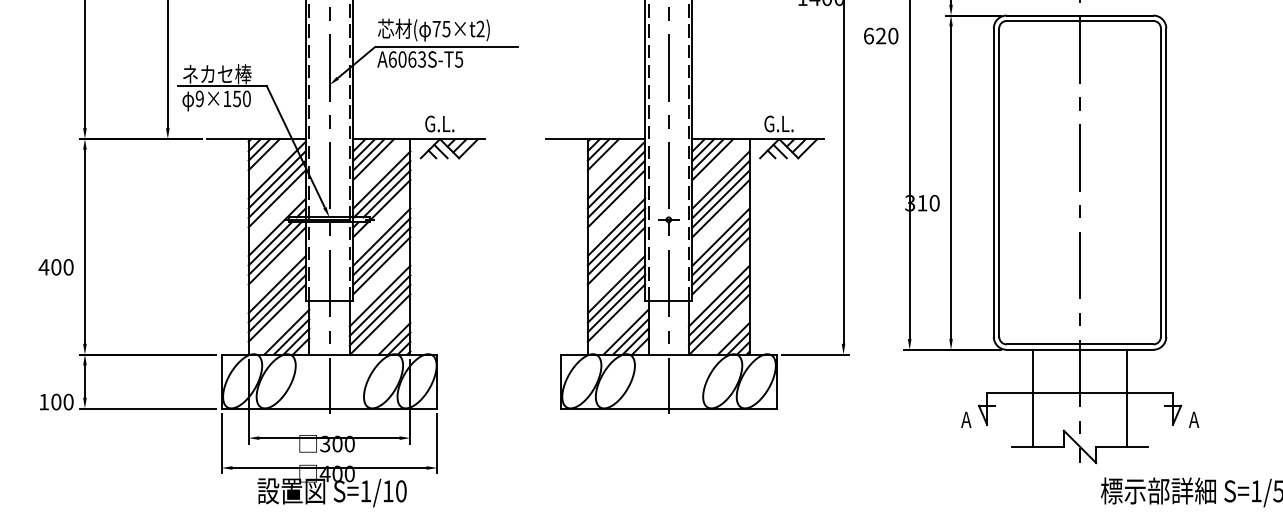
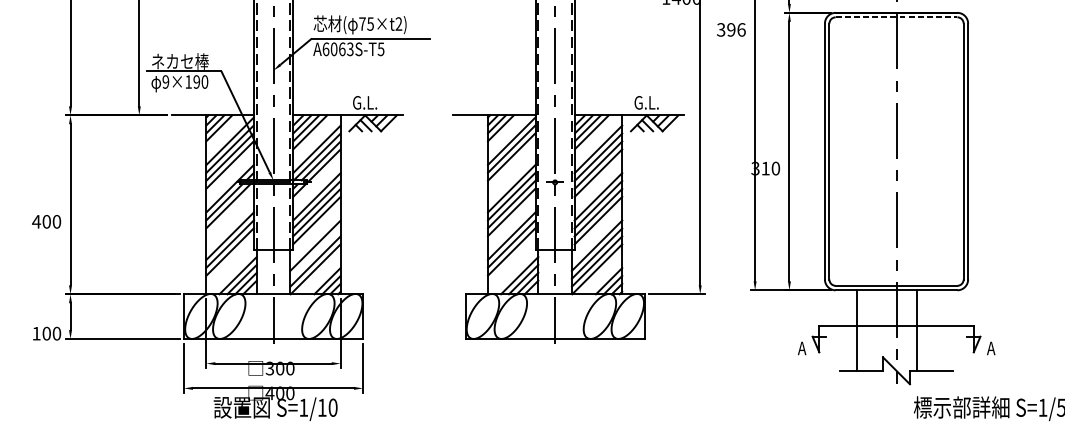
line: (1080, 20) -> (896, 16), solid -> dashed
text: (880, 35) -> (730, 29), 620 -> 396
text: (237, 98) -> (197, 81), 9×150 -> 9×190
line: (615, 198) -> (510, 164), removed
line: (276, 255) -> (229, 212), removed
line: (379, 305) -> (315, 253), removed
line: (276, 312) -> (229, 259), removed
line: (616, 312) -> (511, 259), removed
line: (1127, 397) -> (916, 329), moved

